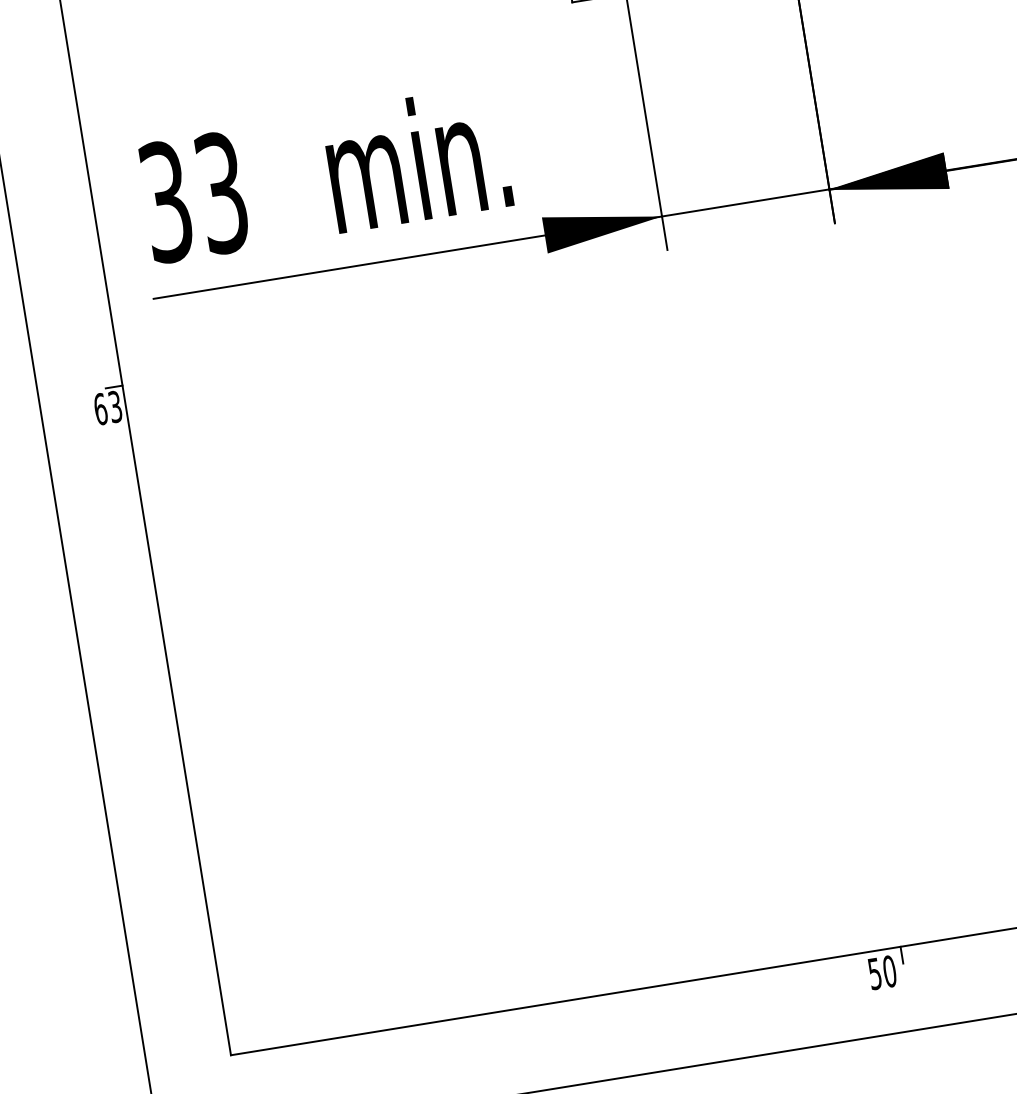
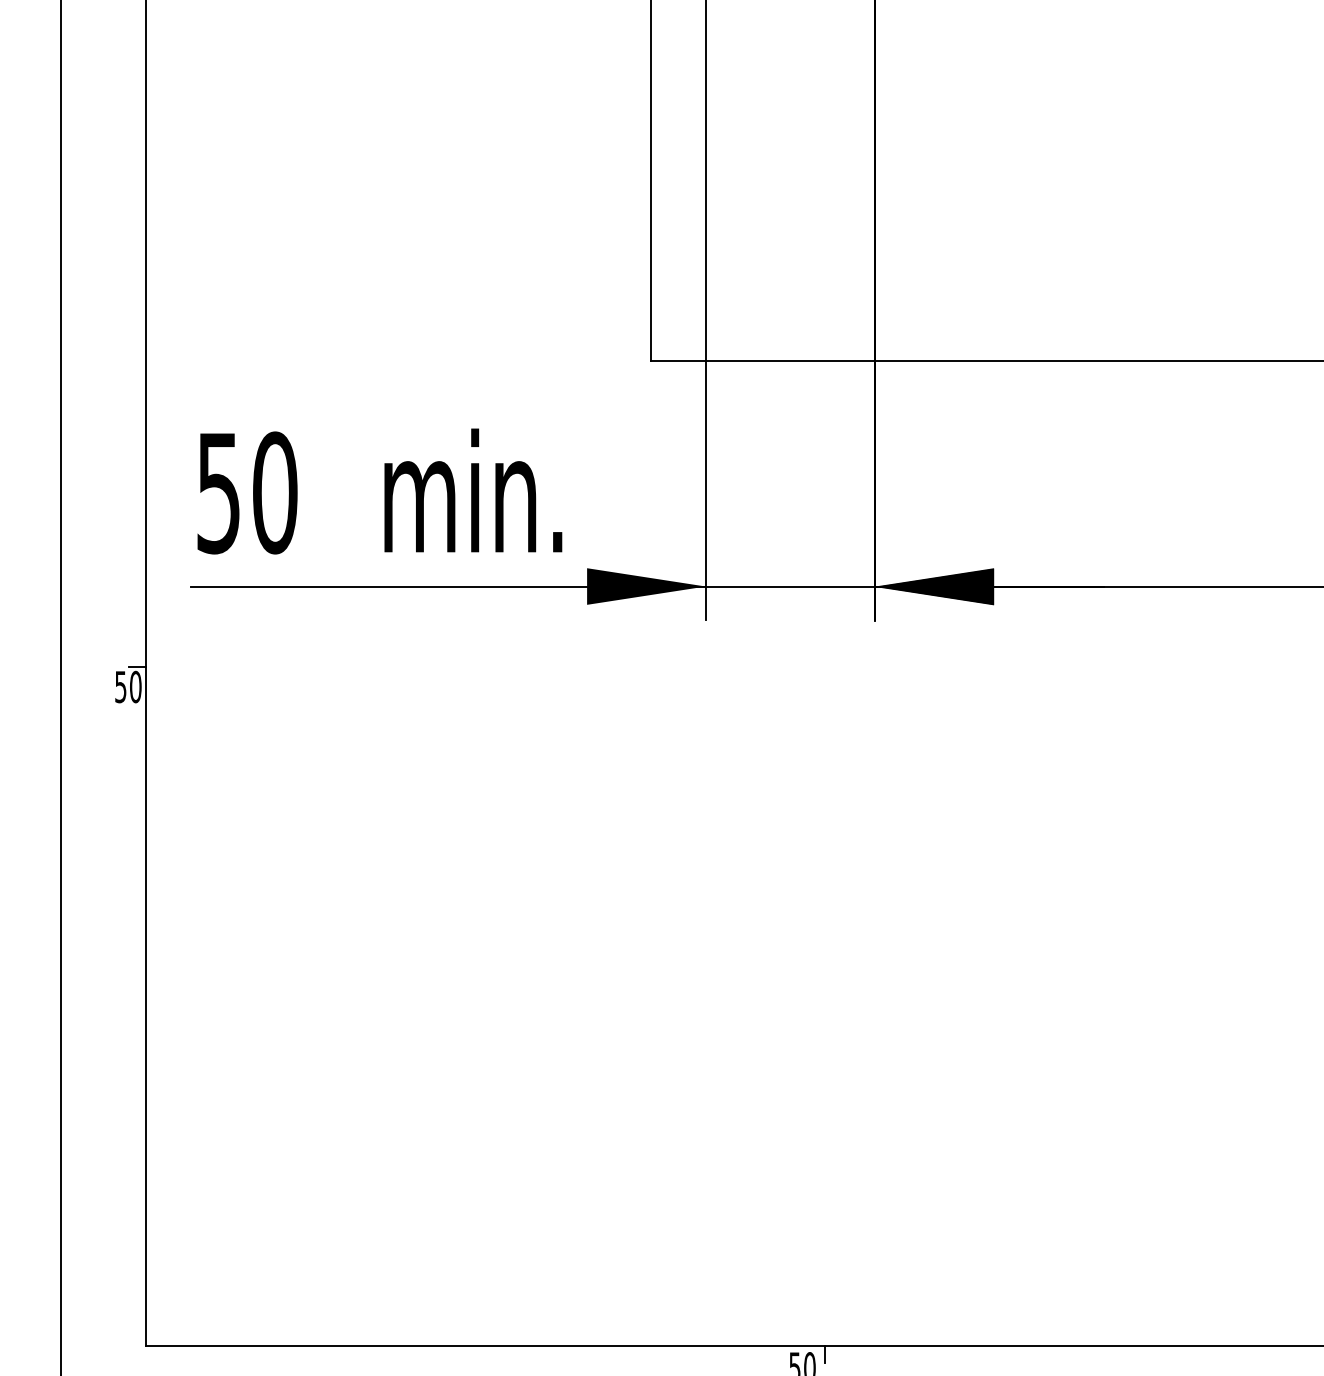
text: (194, 196) -> (247, 492), 33 -> 50
text: (108, 407) -> (128, 686), 63 -> 50

